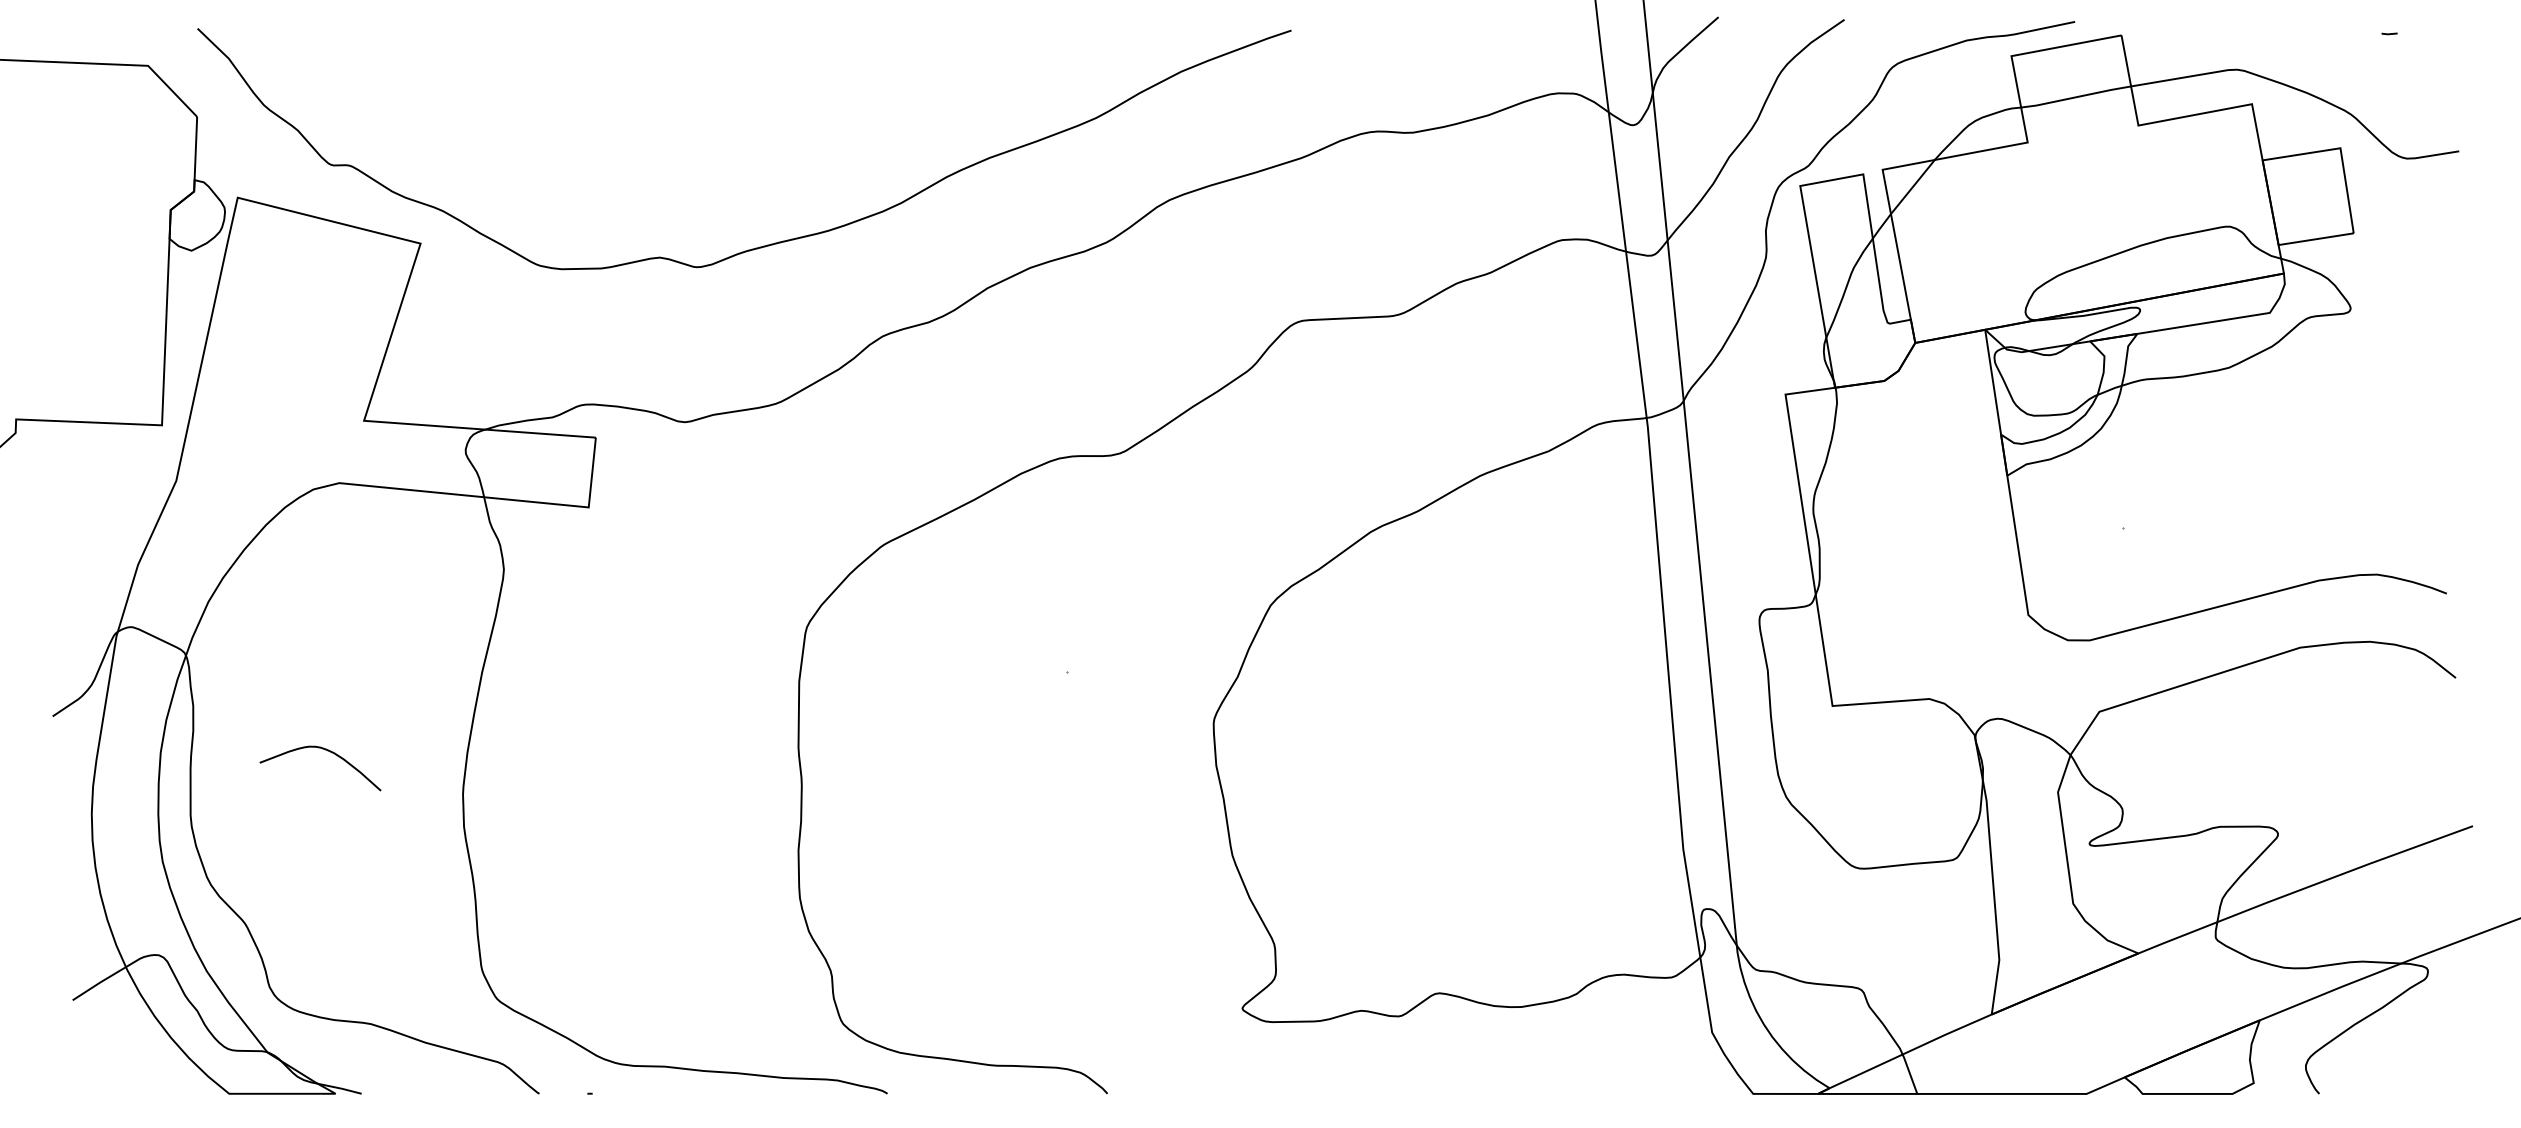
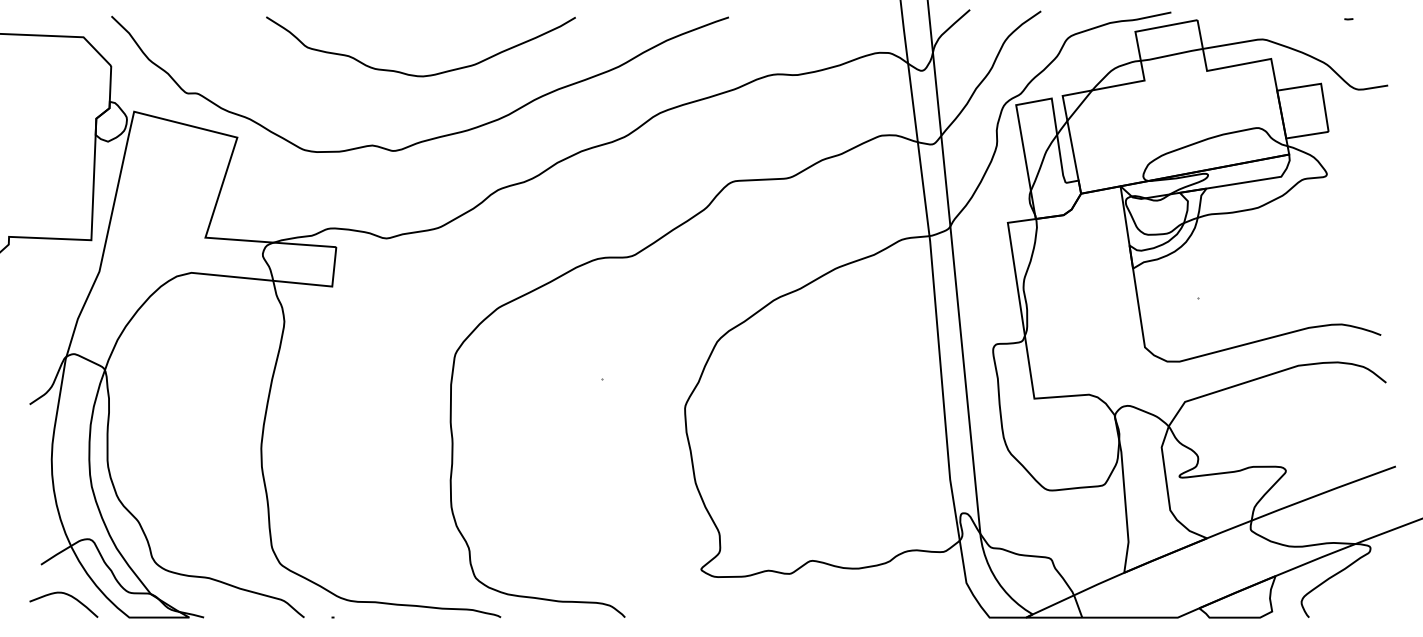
curve: (734, 131) -> (414, 74), added
curve: (326, 751) -> (67, 595), moved

